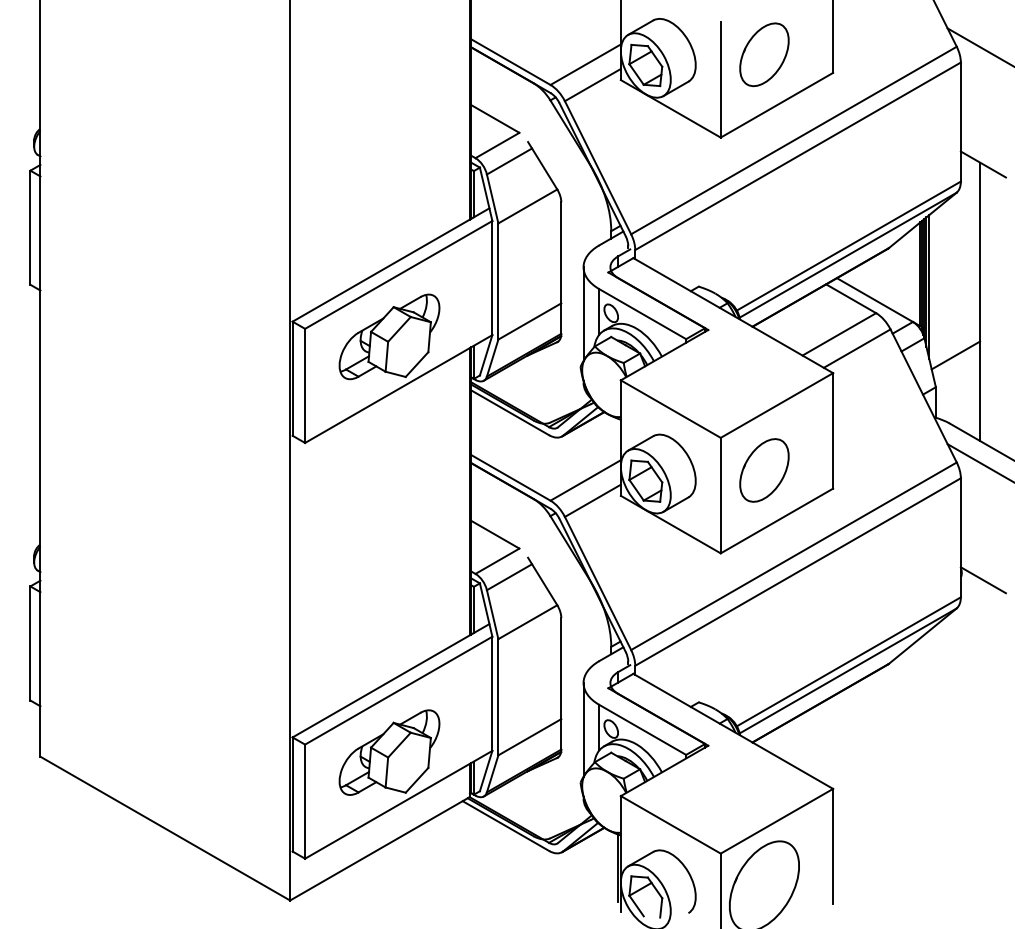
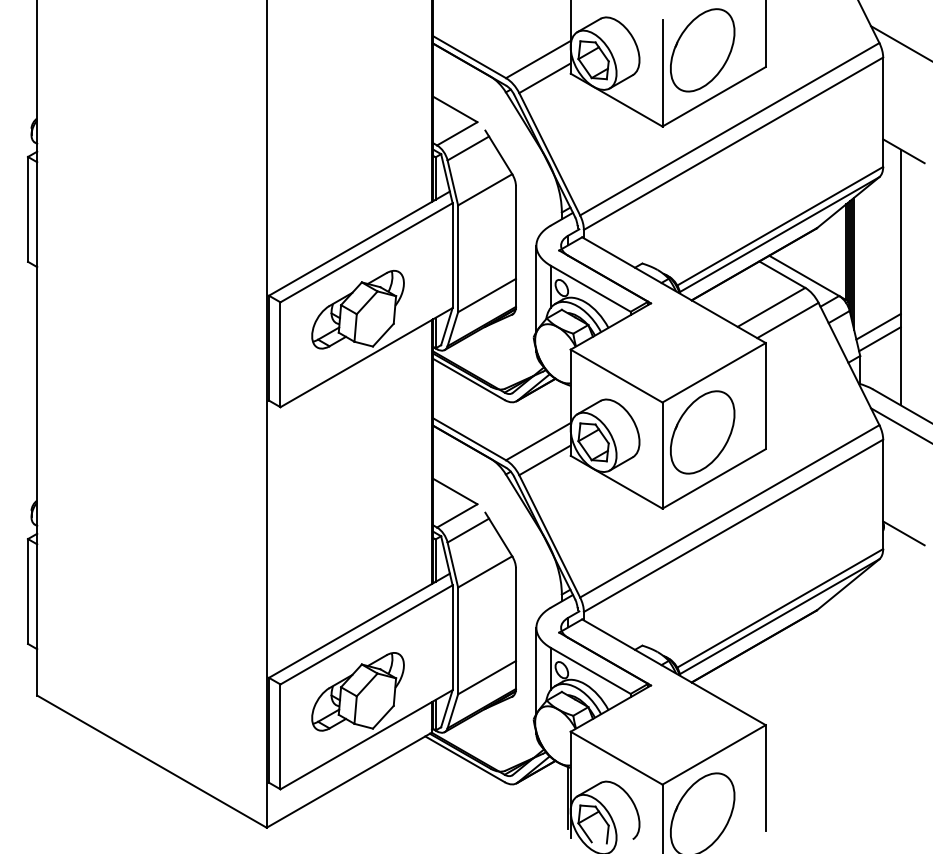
part: (764, 54) -> (702, 50), size x1.43
line: (957, 368) -> (880, 338), added
part: (764, 470) -> (702, 432), size x1.43

